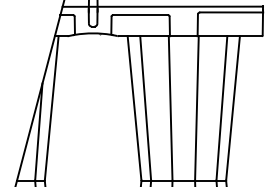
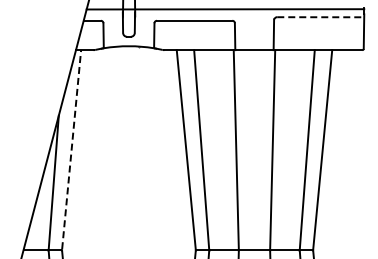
line: (231, 12) -> (320, 17), solid -> dashed
line: (51, 107) -> (71, 149), solid -> dashed

